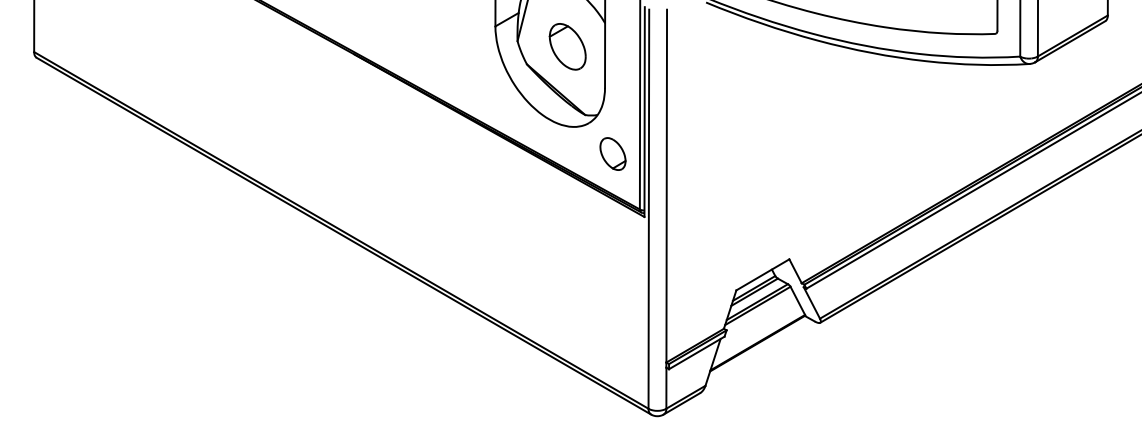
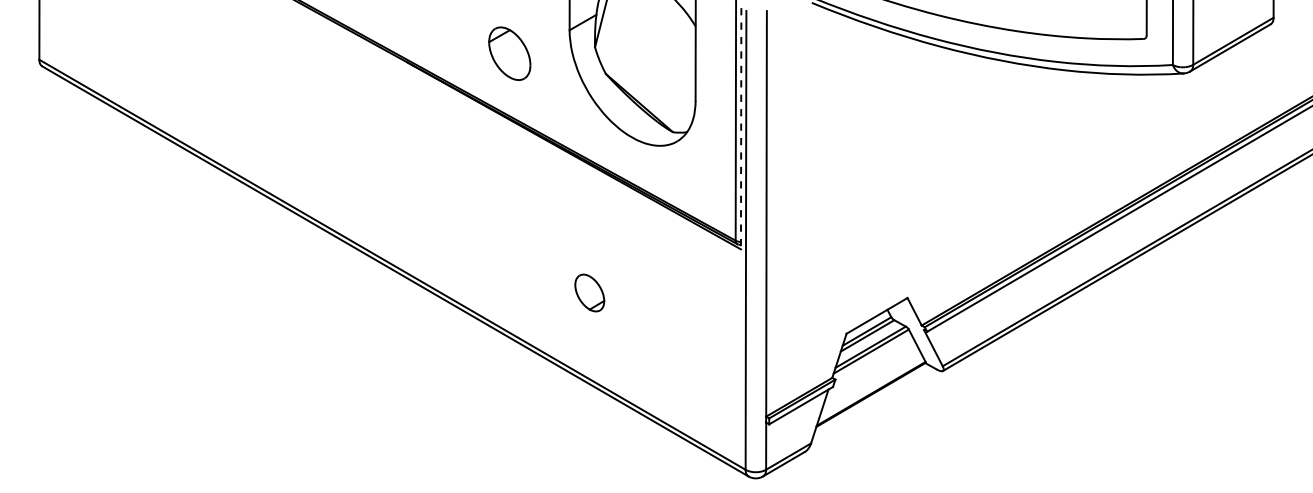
part: (567, 46) -> (509, 53), moved
line: (644, 111) -> (741, 128), solid -> dashed
part: (612, 153) -> (589, 292), moved

